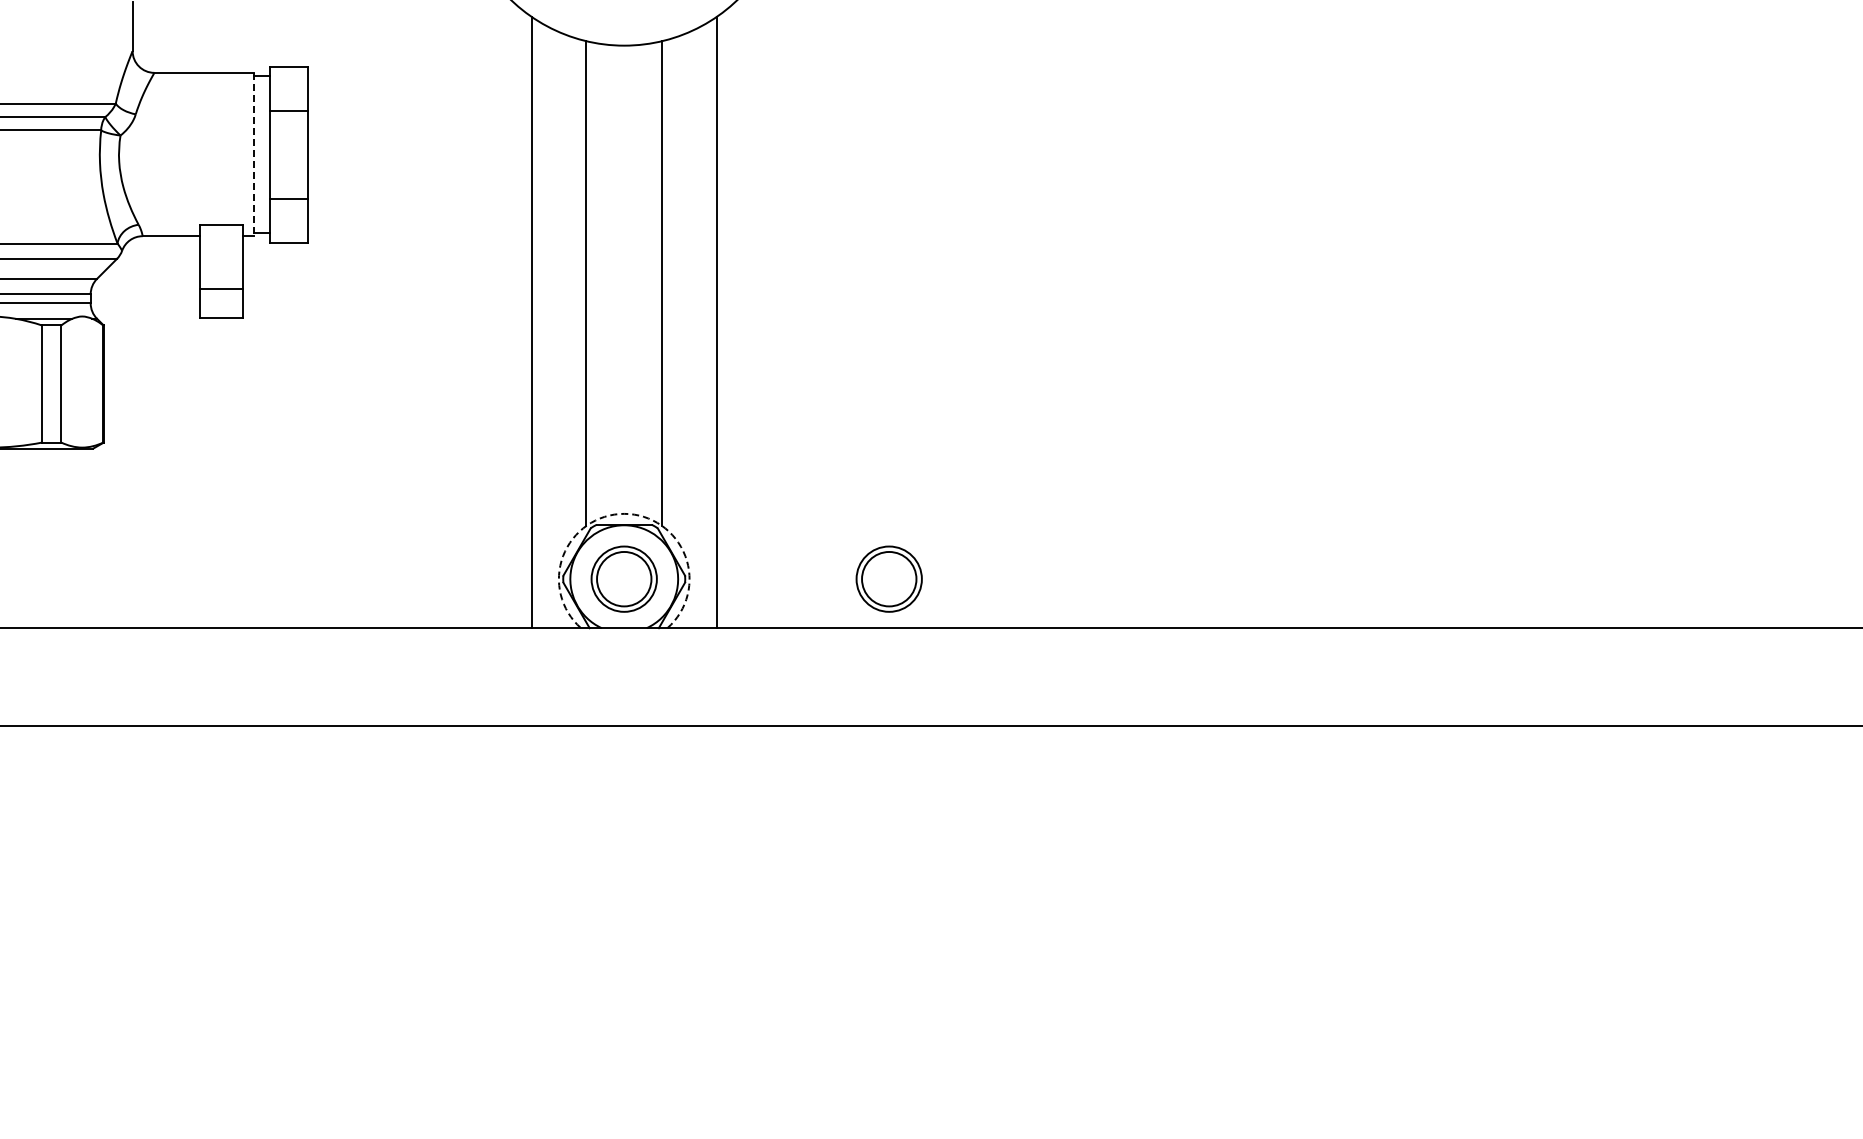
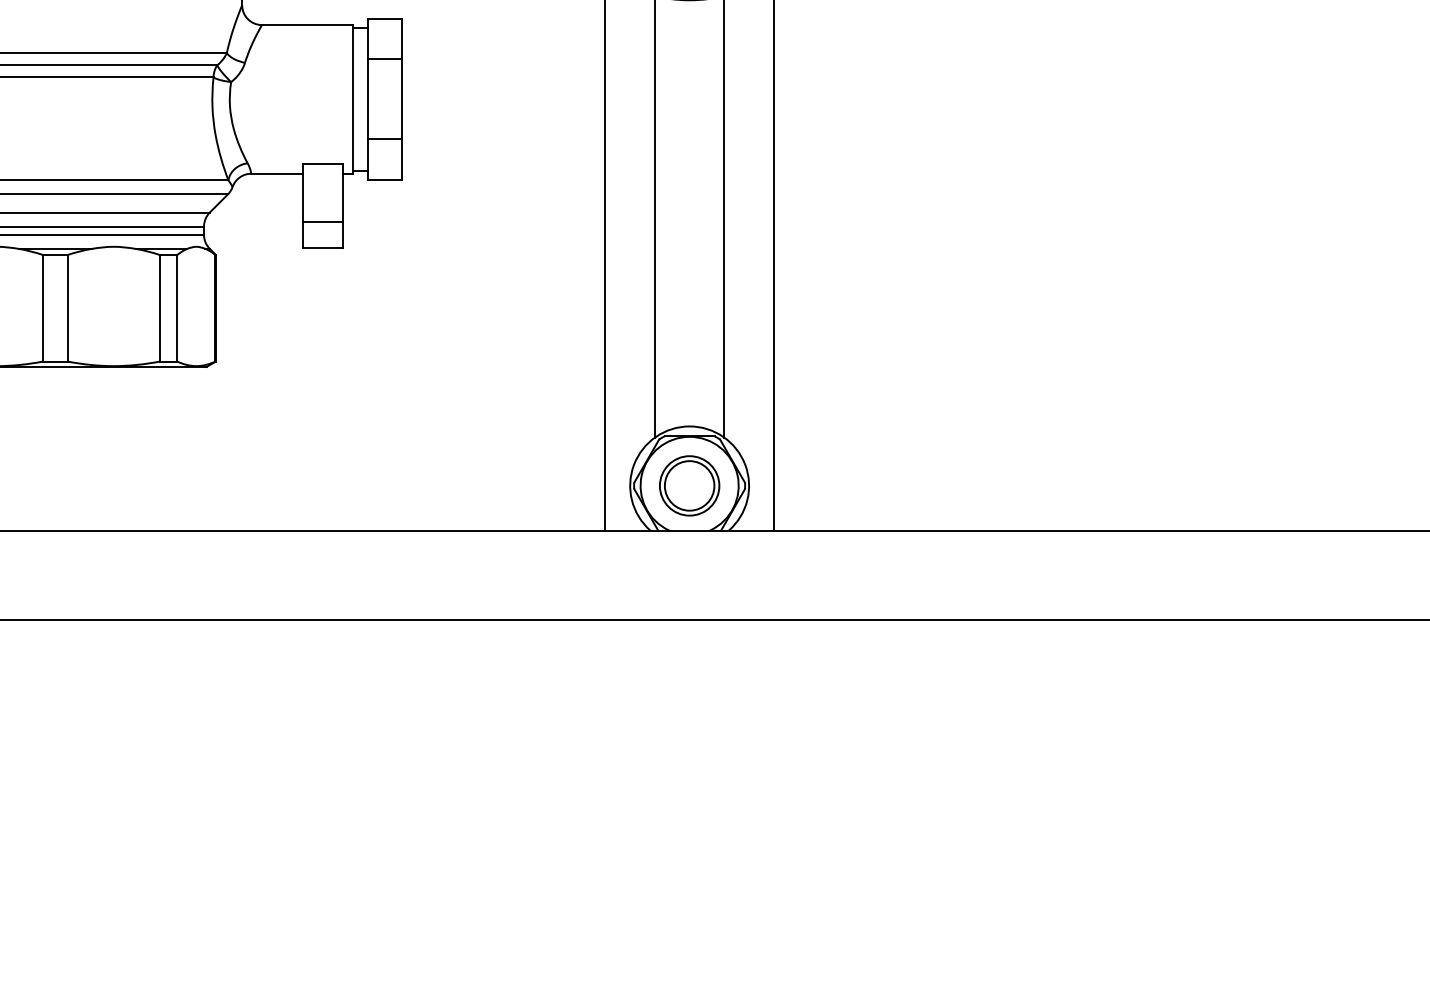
line: (254, 154) -> (353, 99), dashed -> solid
arc: (624, 513) -> (689, 426), dashed -> solid
part: (888, 578) -> (930, 485), removed

